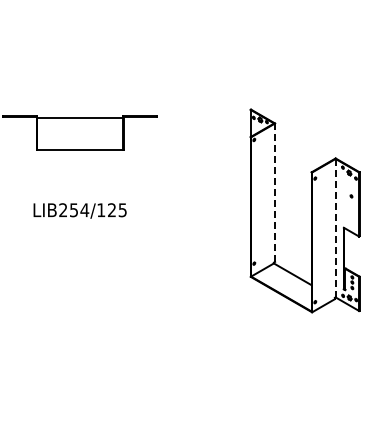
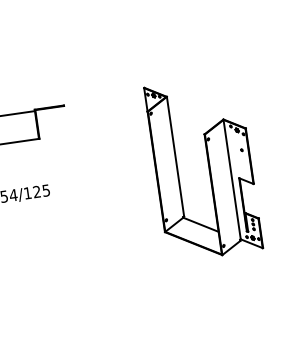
line: (275, 192) -> (175, 156), dashed -> solid
line: (335, 228) -> (232, 179), dashed -> solid

